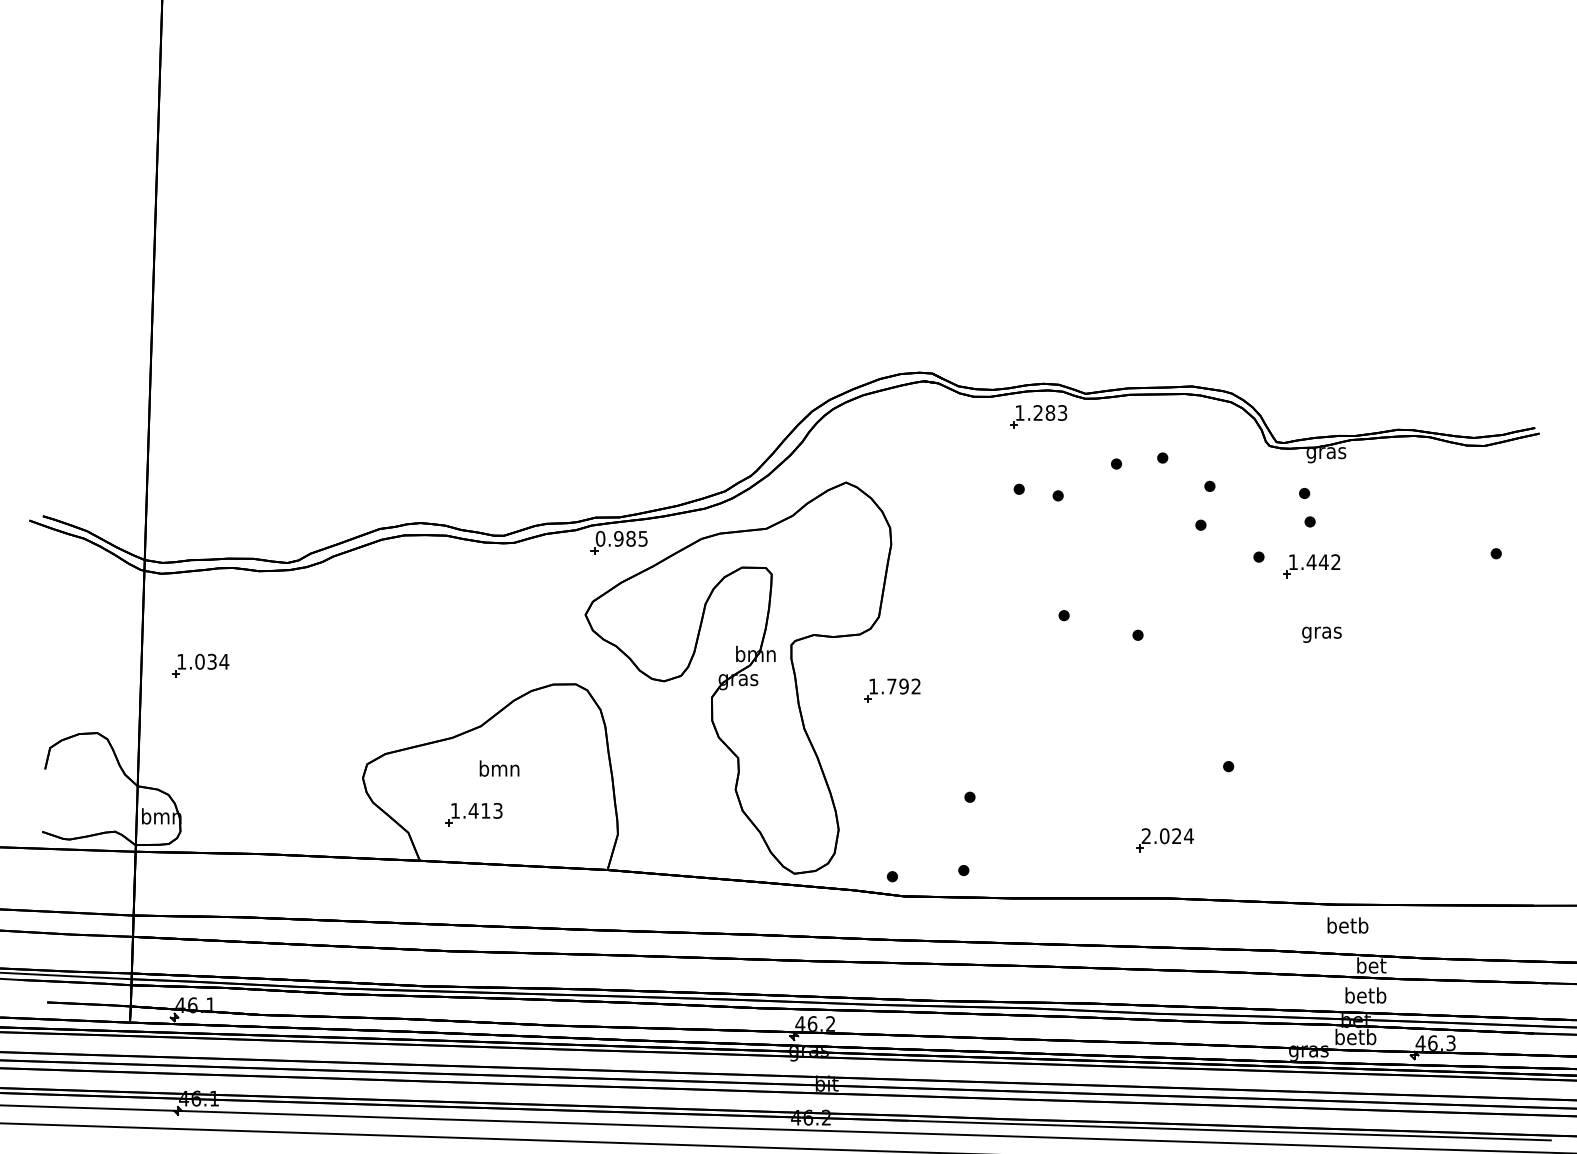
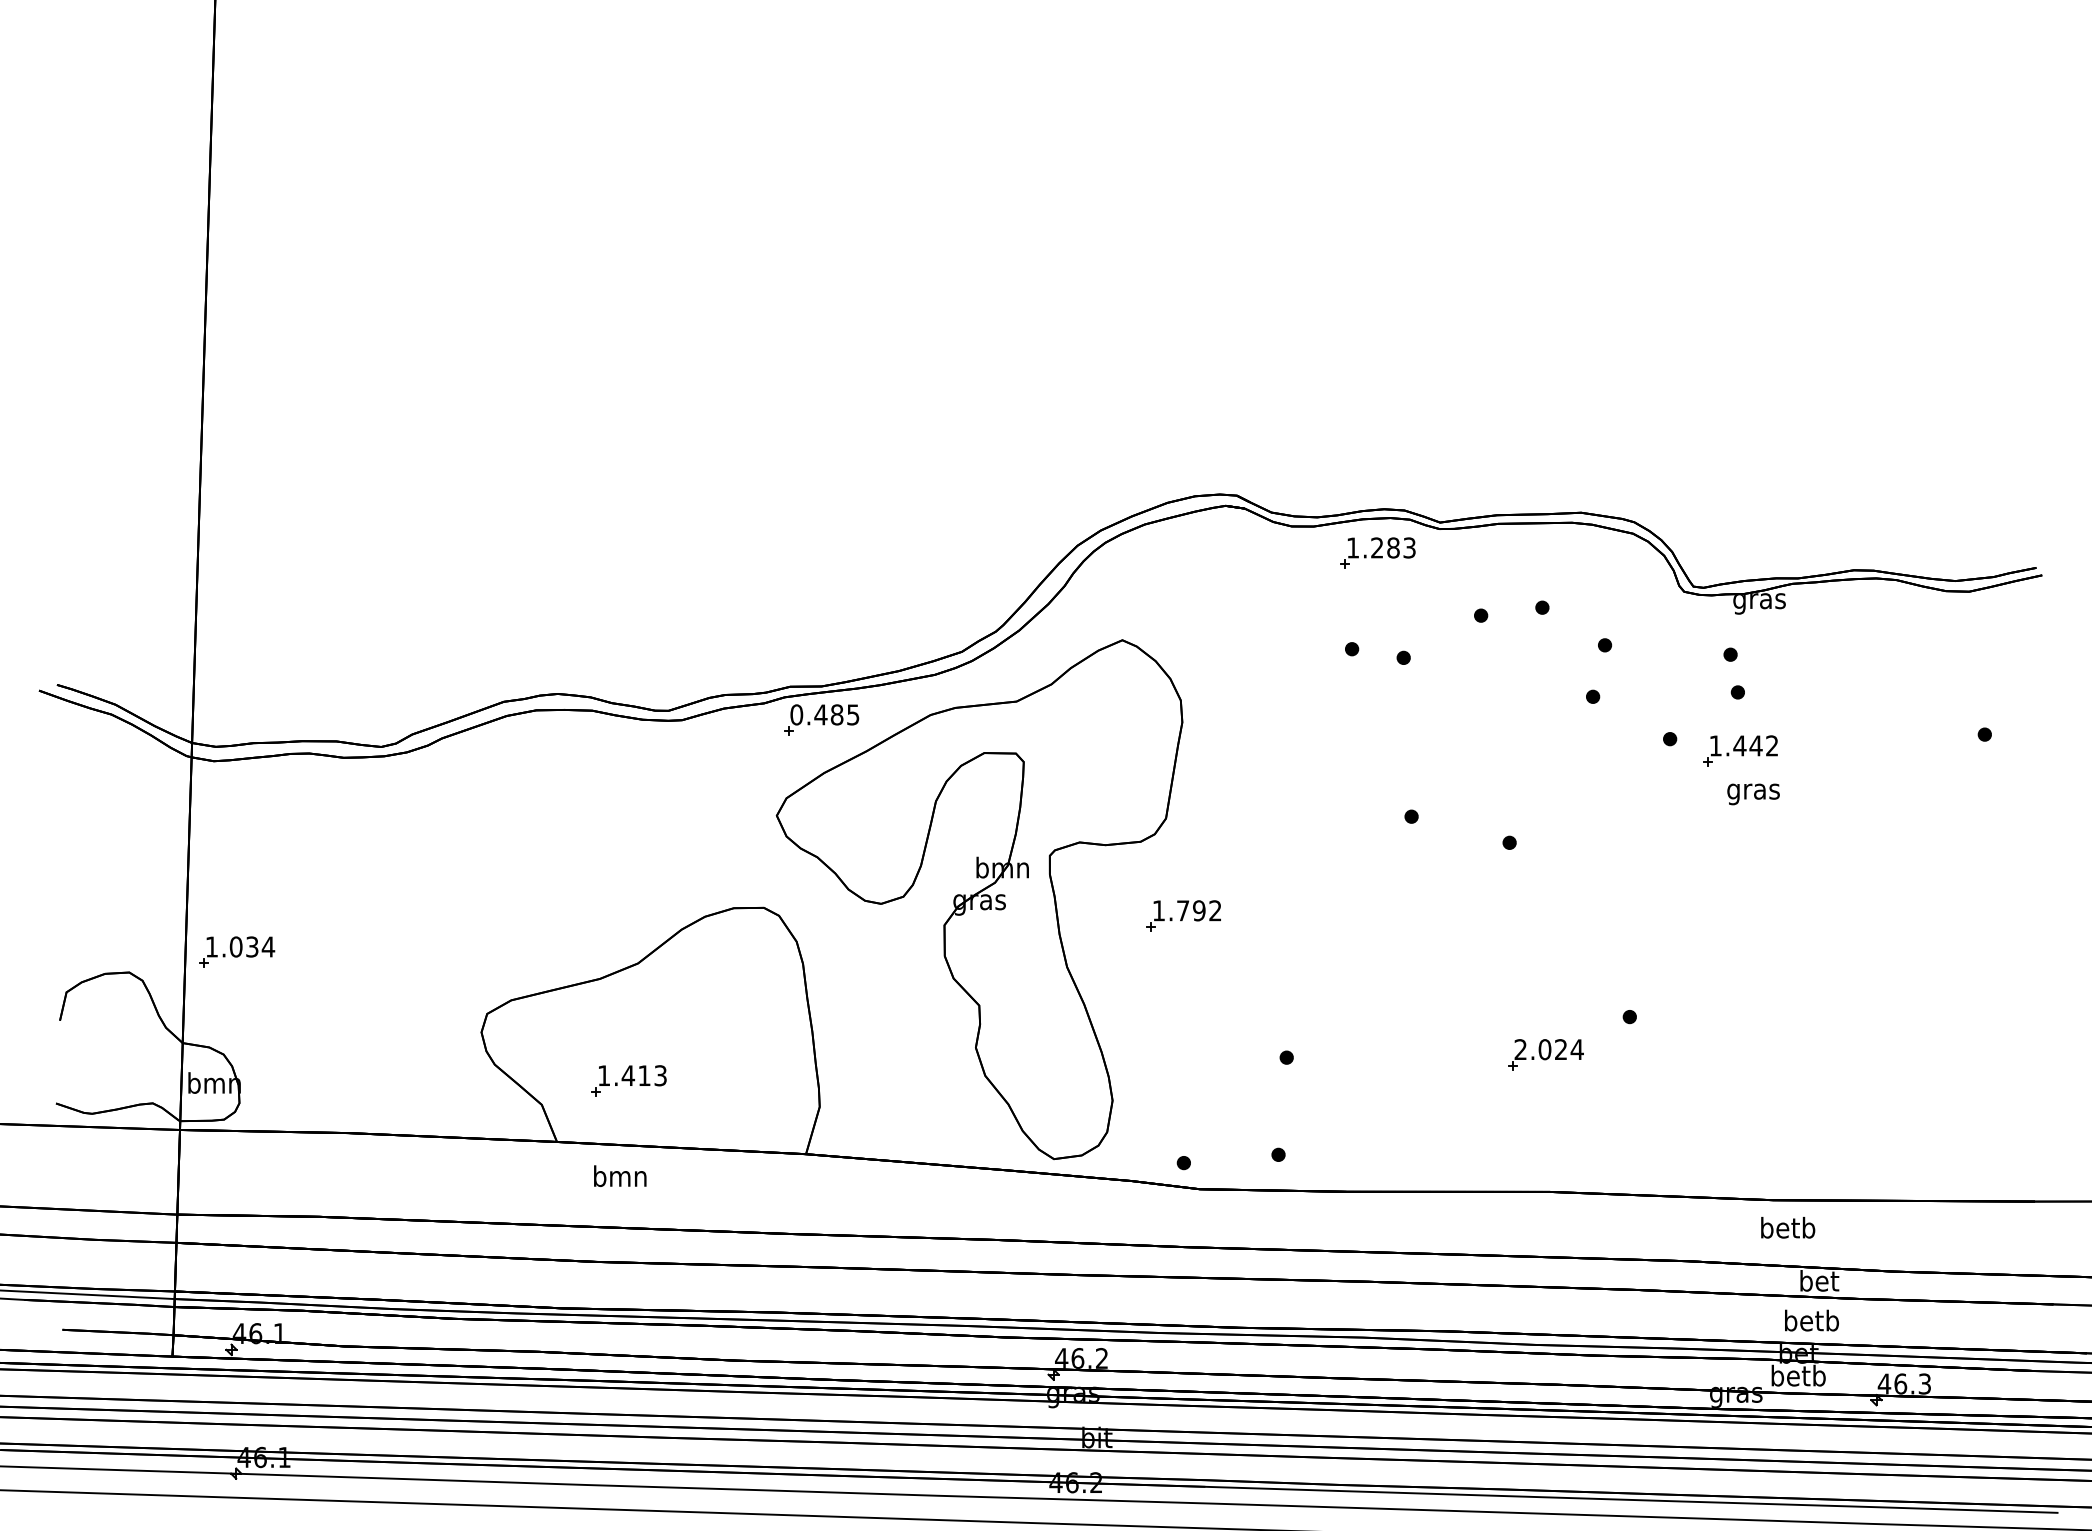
text: (618, 538) -> (820, 714), 0.985 -> 0.485
text: (1321, 634) -> (1753, 794), moved
part: (200, 665) -> (236, 951), moved
text: (499, 768) -> (620, 1176), moved
part: (1164, 840) -> (1544, 1055), moved

